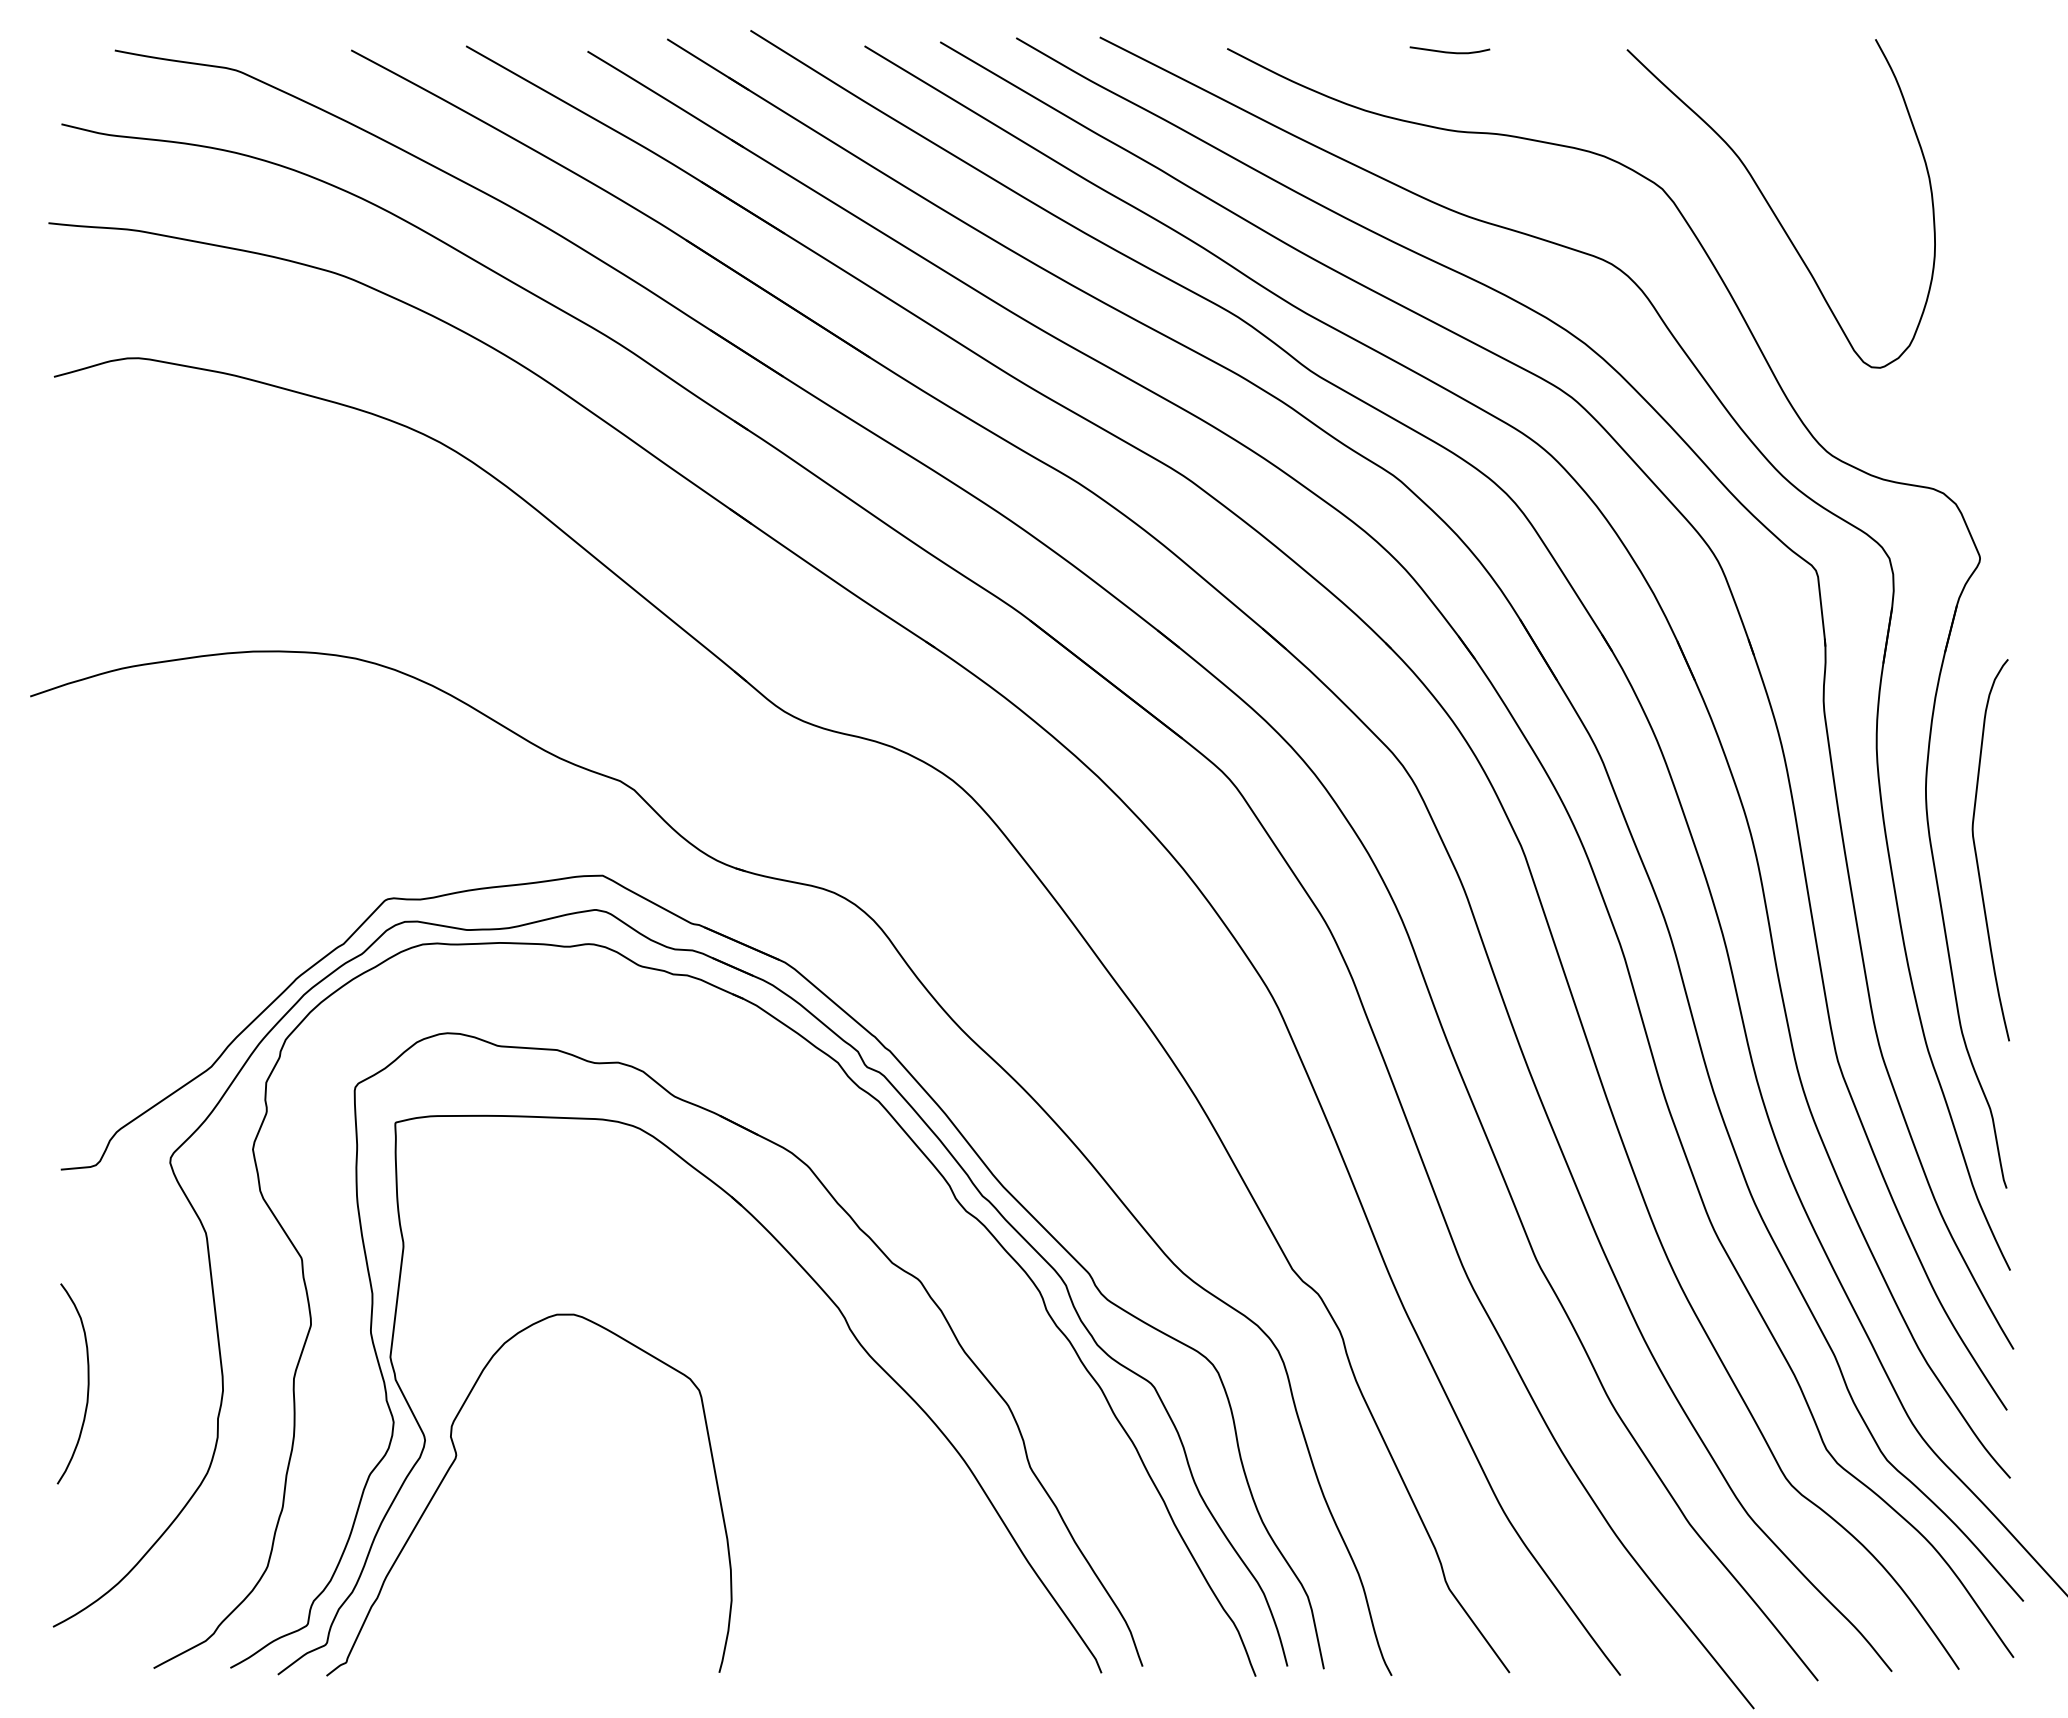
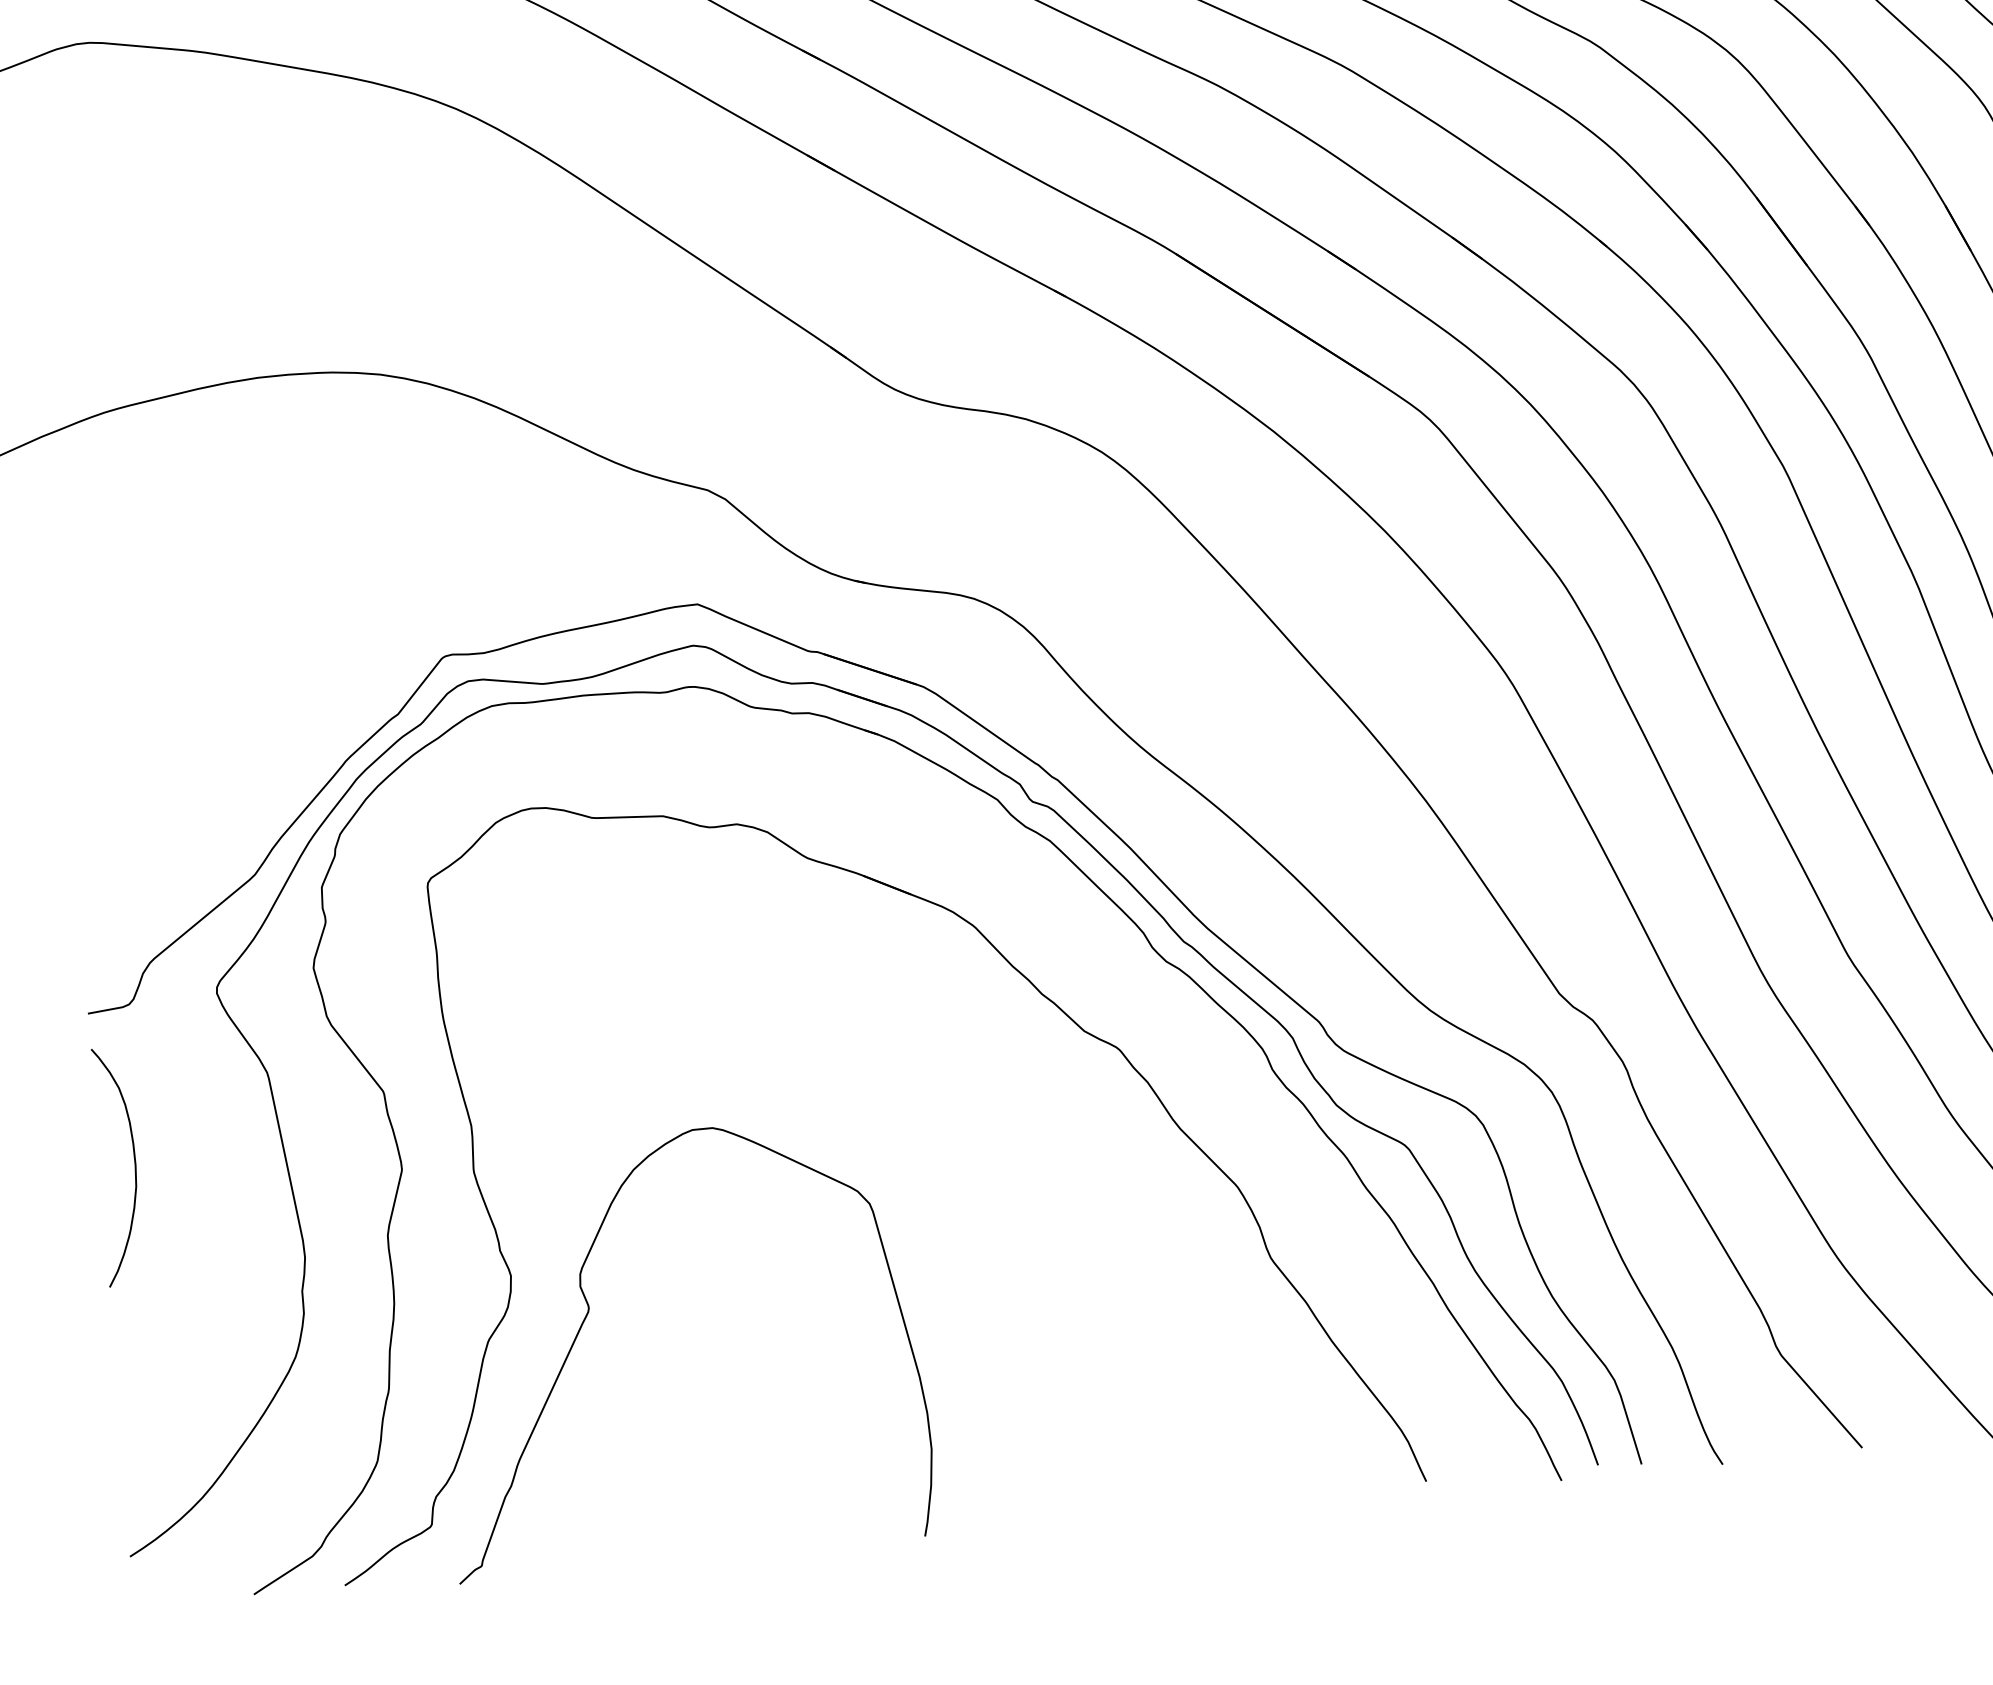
part: (811, 1279) -> (990, 1059), removed
curve: (87, 1383) -> (134, 1164), moved

